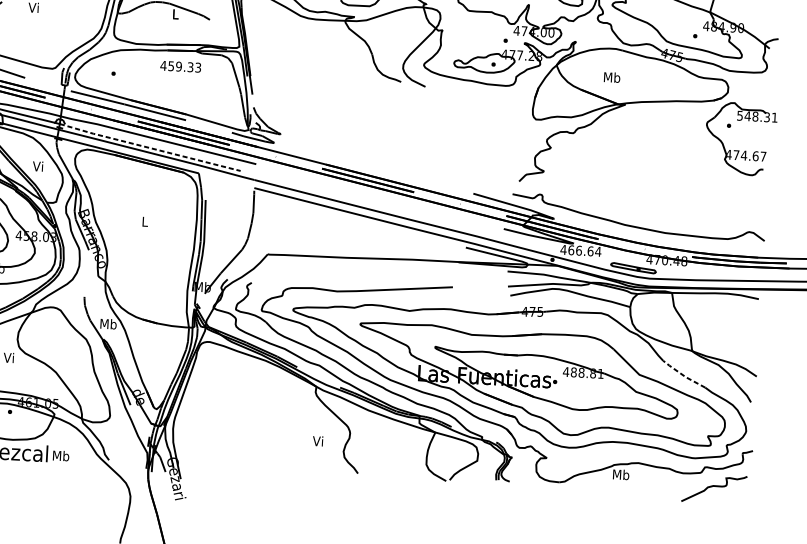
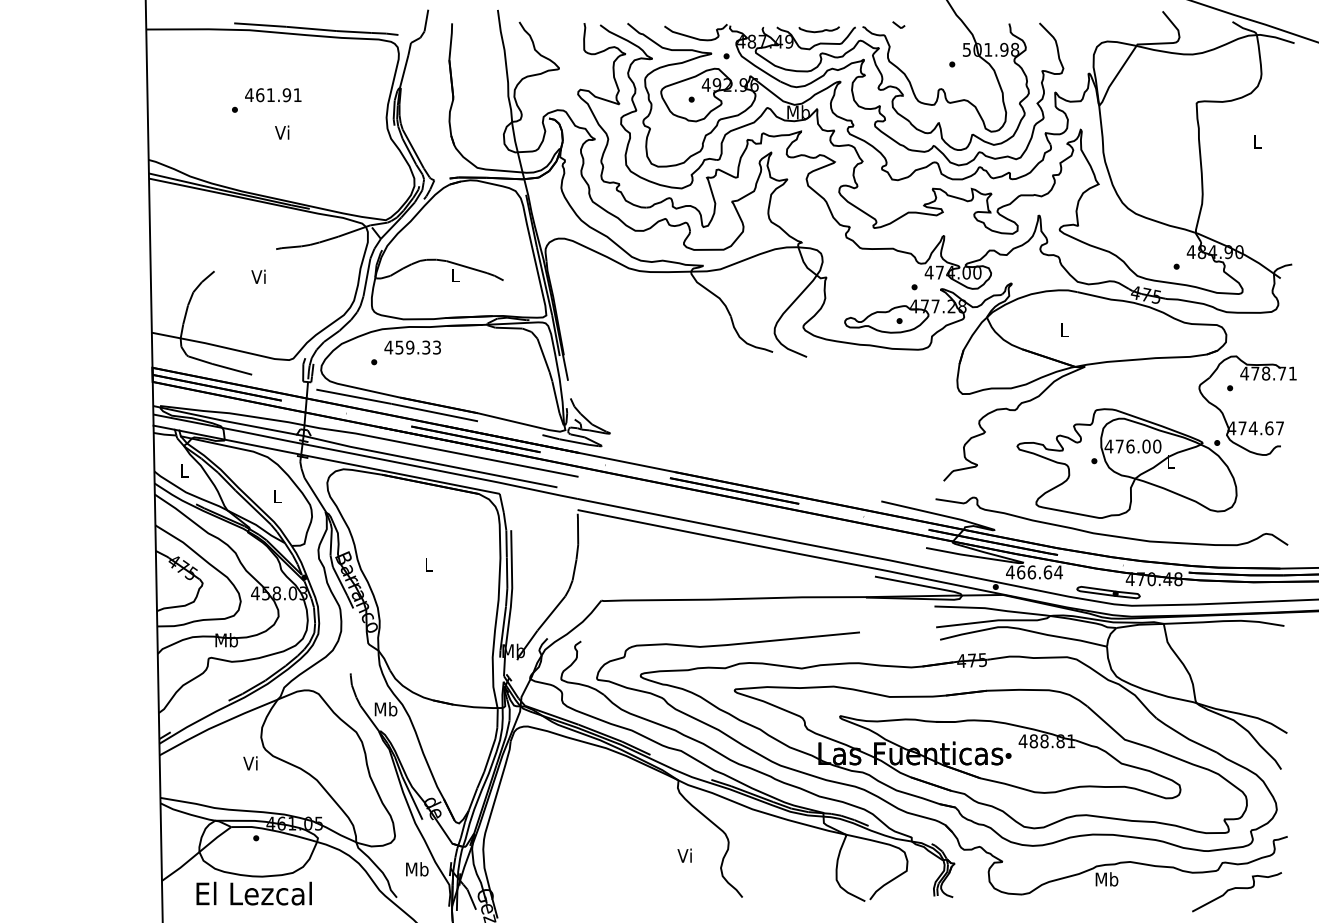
text: (180, 66) -> (412, 347), moved
text: (612, 77) -> (1064, 329), Mb -> L
text: (753, 116) -> (1263, 373), 548.31 -> 478.71
line: (150, 148) -> (430, 462), dashed -> solid
text: (37, 166) -> (276, 496), Vi -> L
part: (651, 175) -> (1126, 463), added
line: (683, 374) -> (1185, 736), dashed -> solid
text: (61, 456) -> (417, 869), moved

